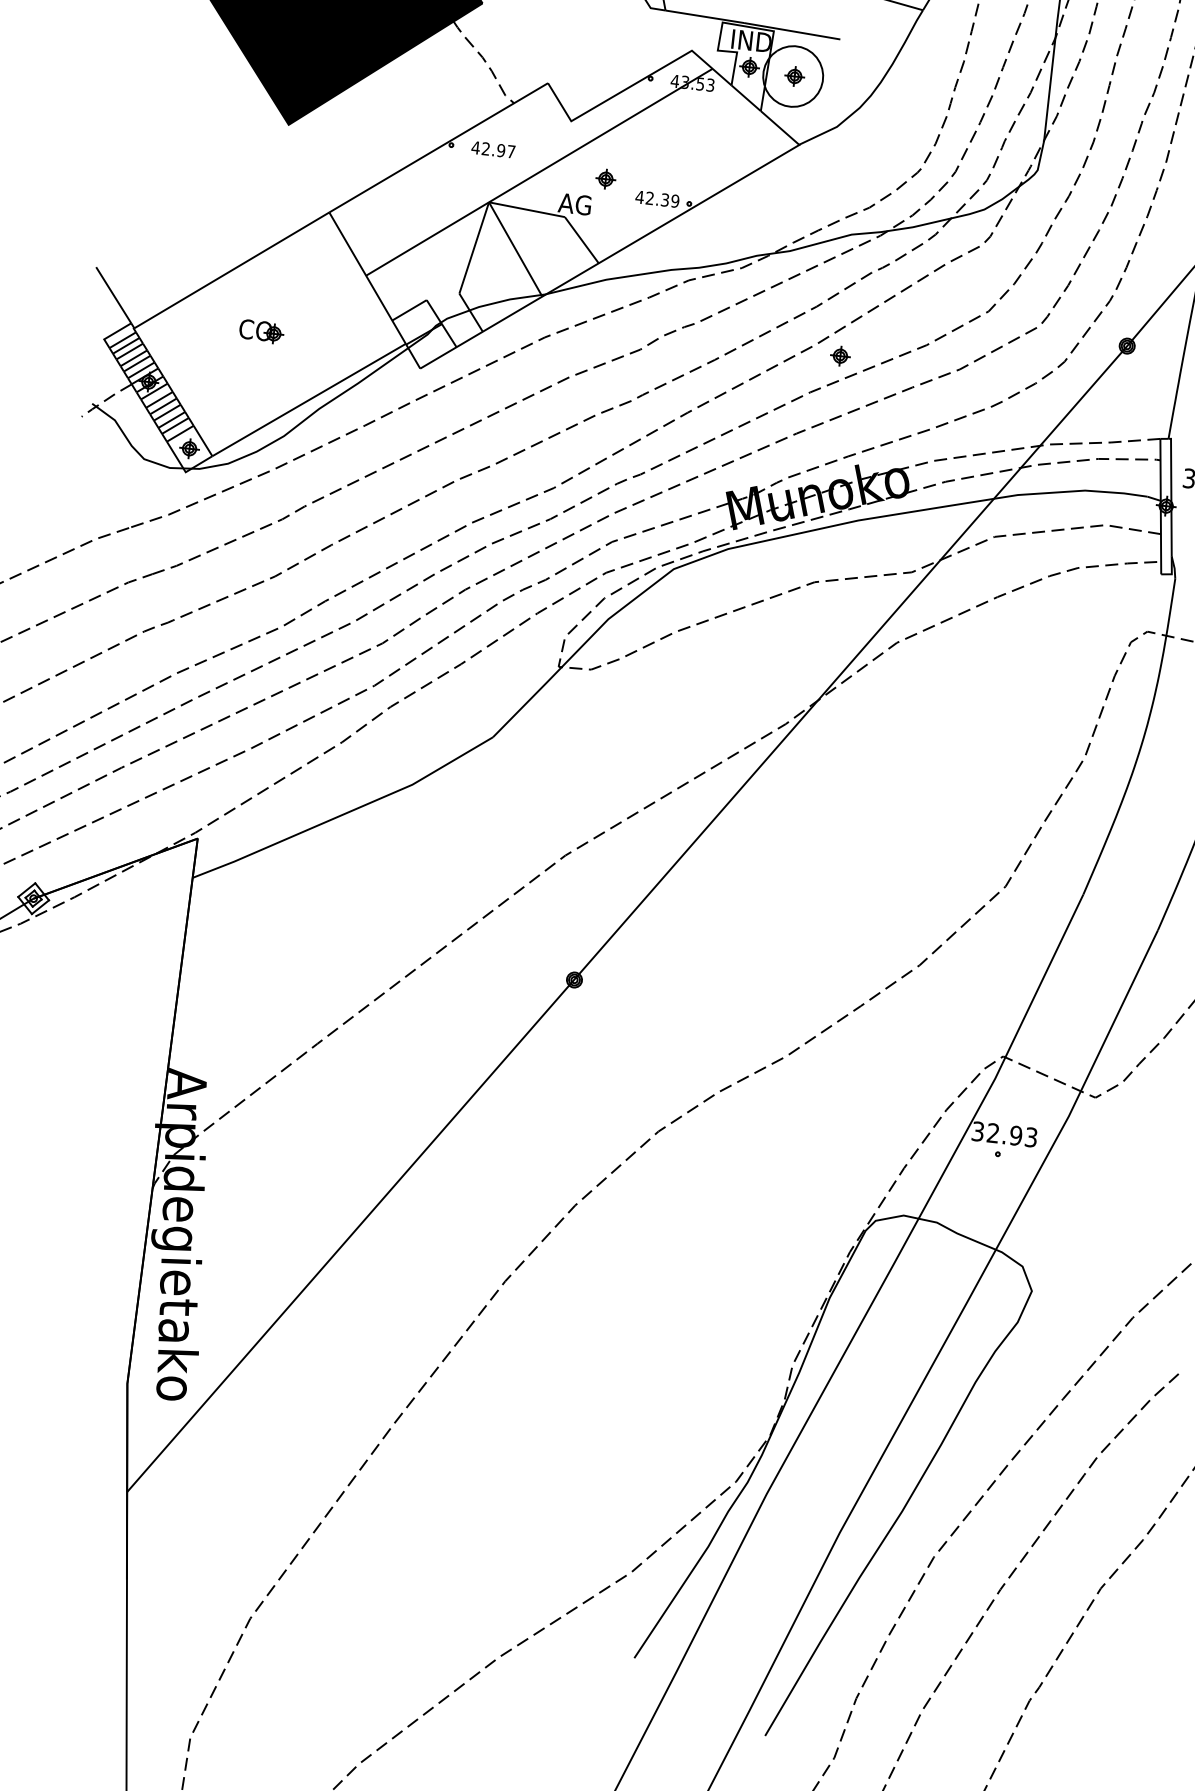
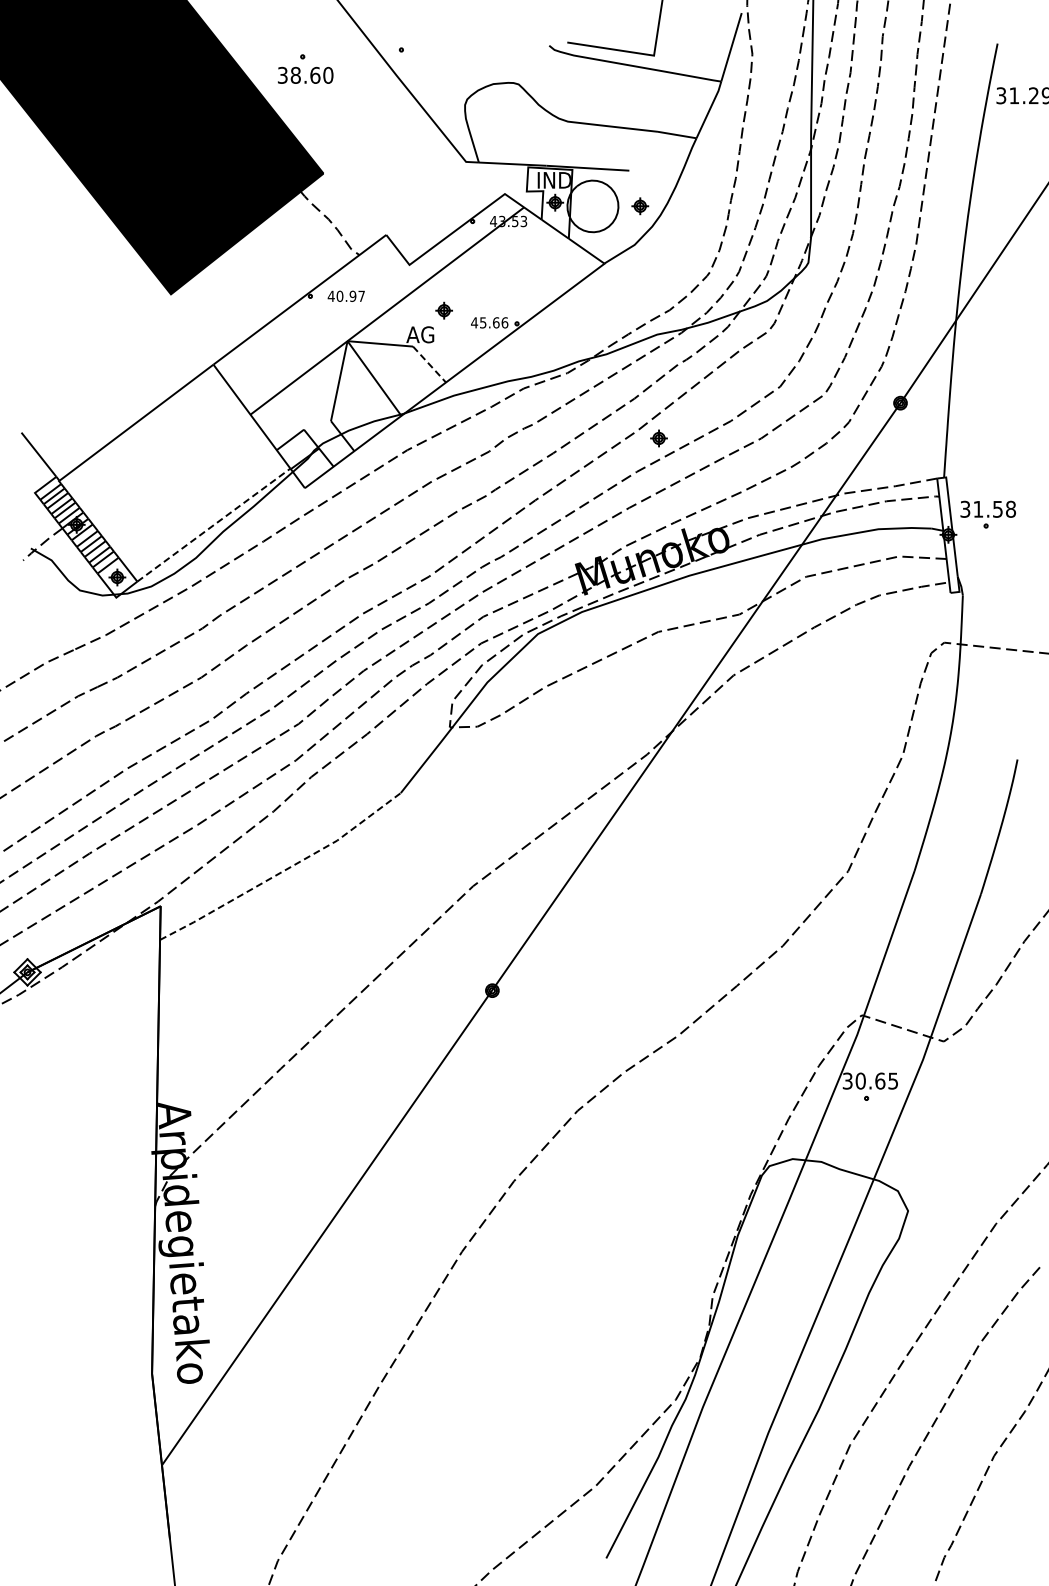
part: (794, 76) -> (640, 206), moved
text: (485, 147) -> (339, 295), 42.97 -> 40.97
text: (663, 199) -> (494, 322), 42.39 -> 45.66
line: (581, 240) -> (429, 364), solid -> dashed
part: (261, 331) -> (167, 471), removed
line: (309, 399) -> (214, 524), solid -> dashed
line: (345, 813) -> (283, 871), solid -> dashed
text: (1011, 1134) -> (876, 1080), 32.93 -> 30.65

